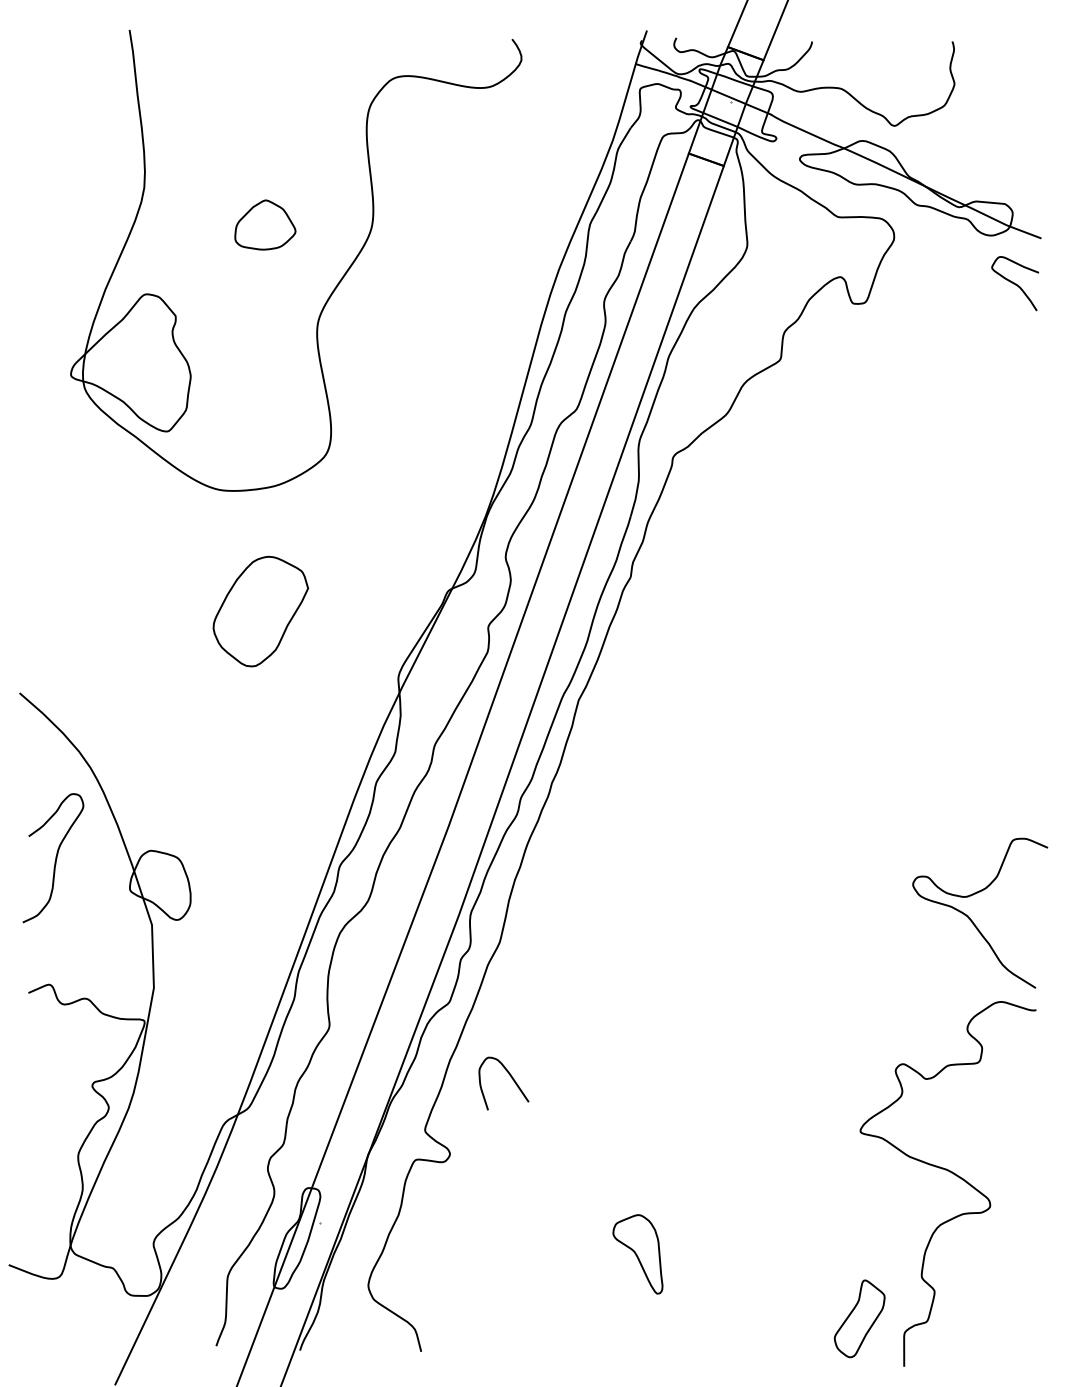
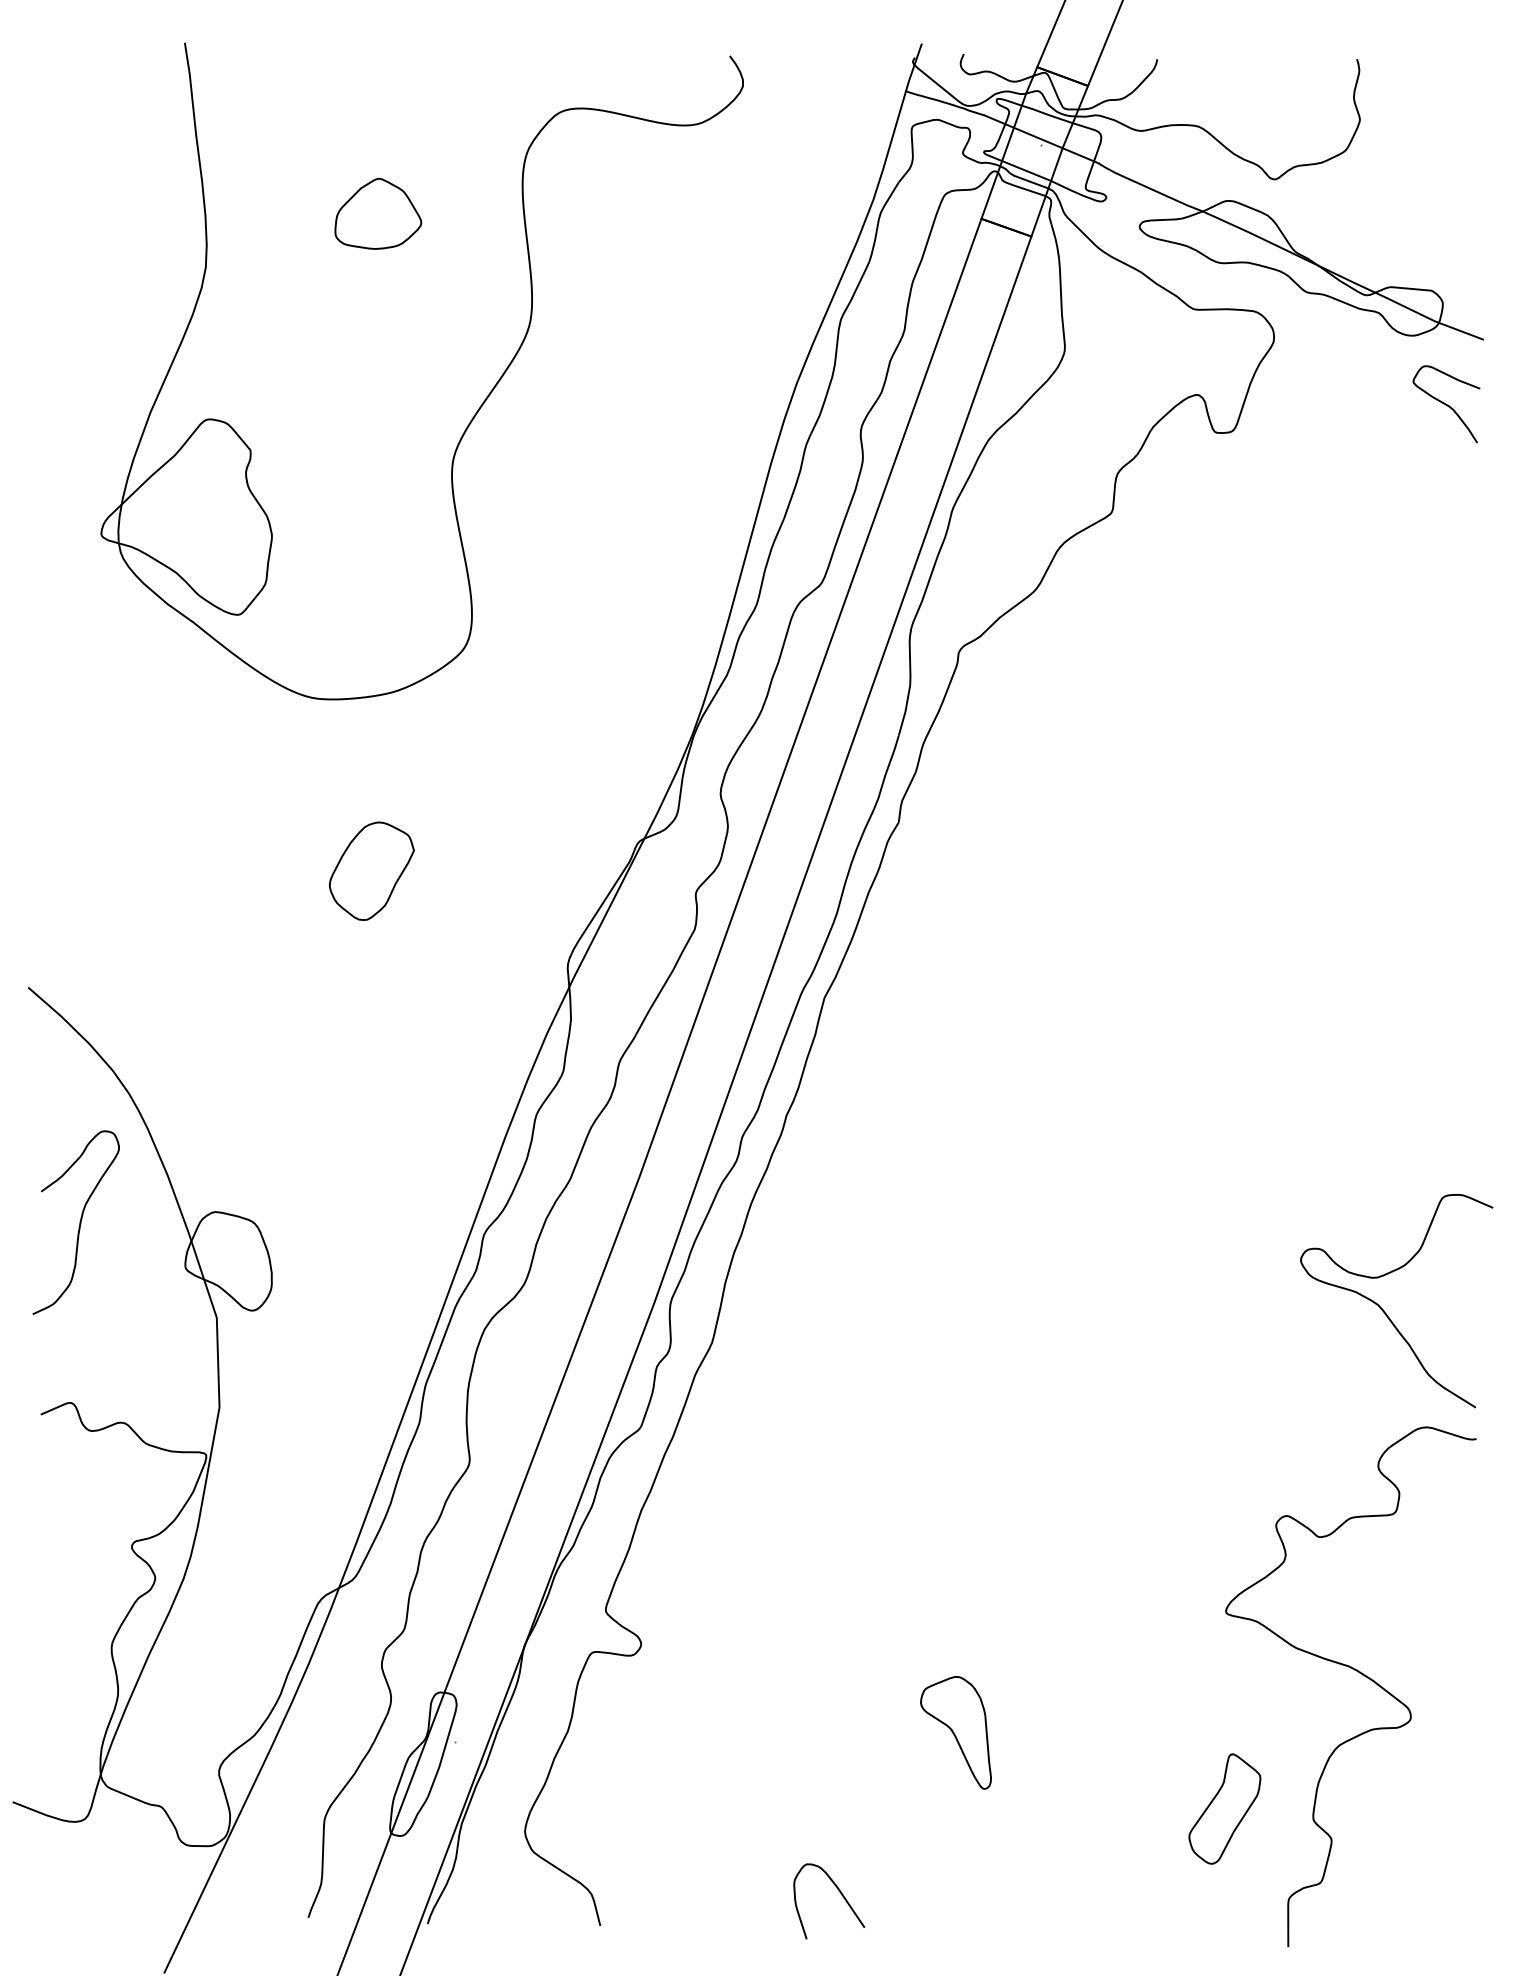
part: (265, 224) -> (378, 213), moved
part: (260, 611) -> (371, 871), size x0.62
curve: (511, 1078) -> (839, 1893), moved
part: (637, 1254) -> (955, 1733), moved
part: (859, 1318) -> (1224, 1808), moved

